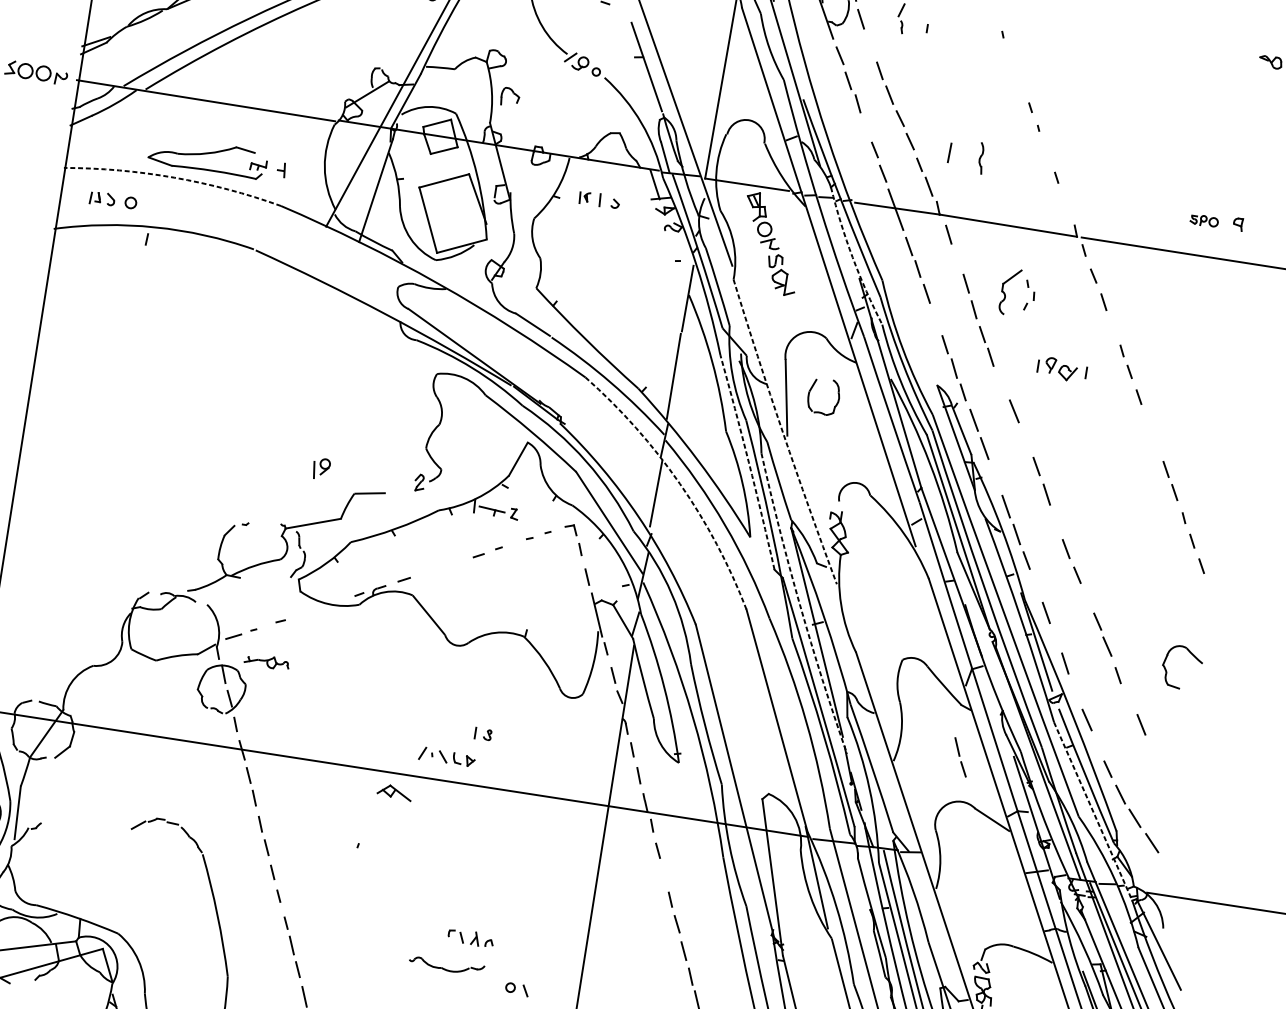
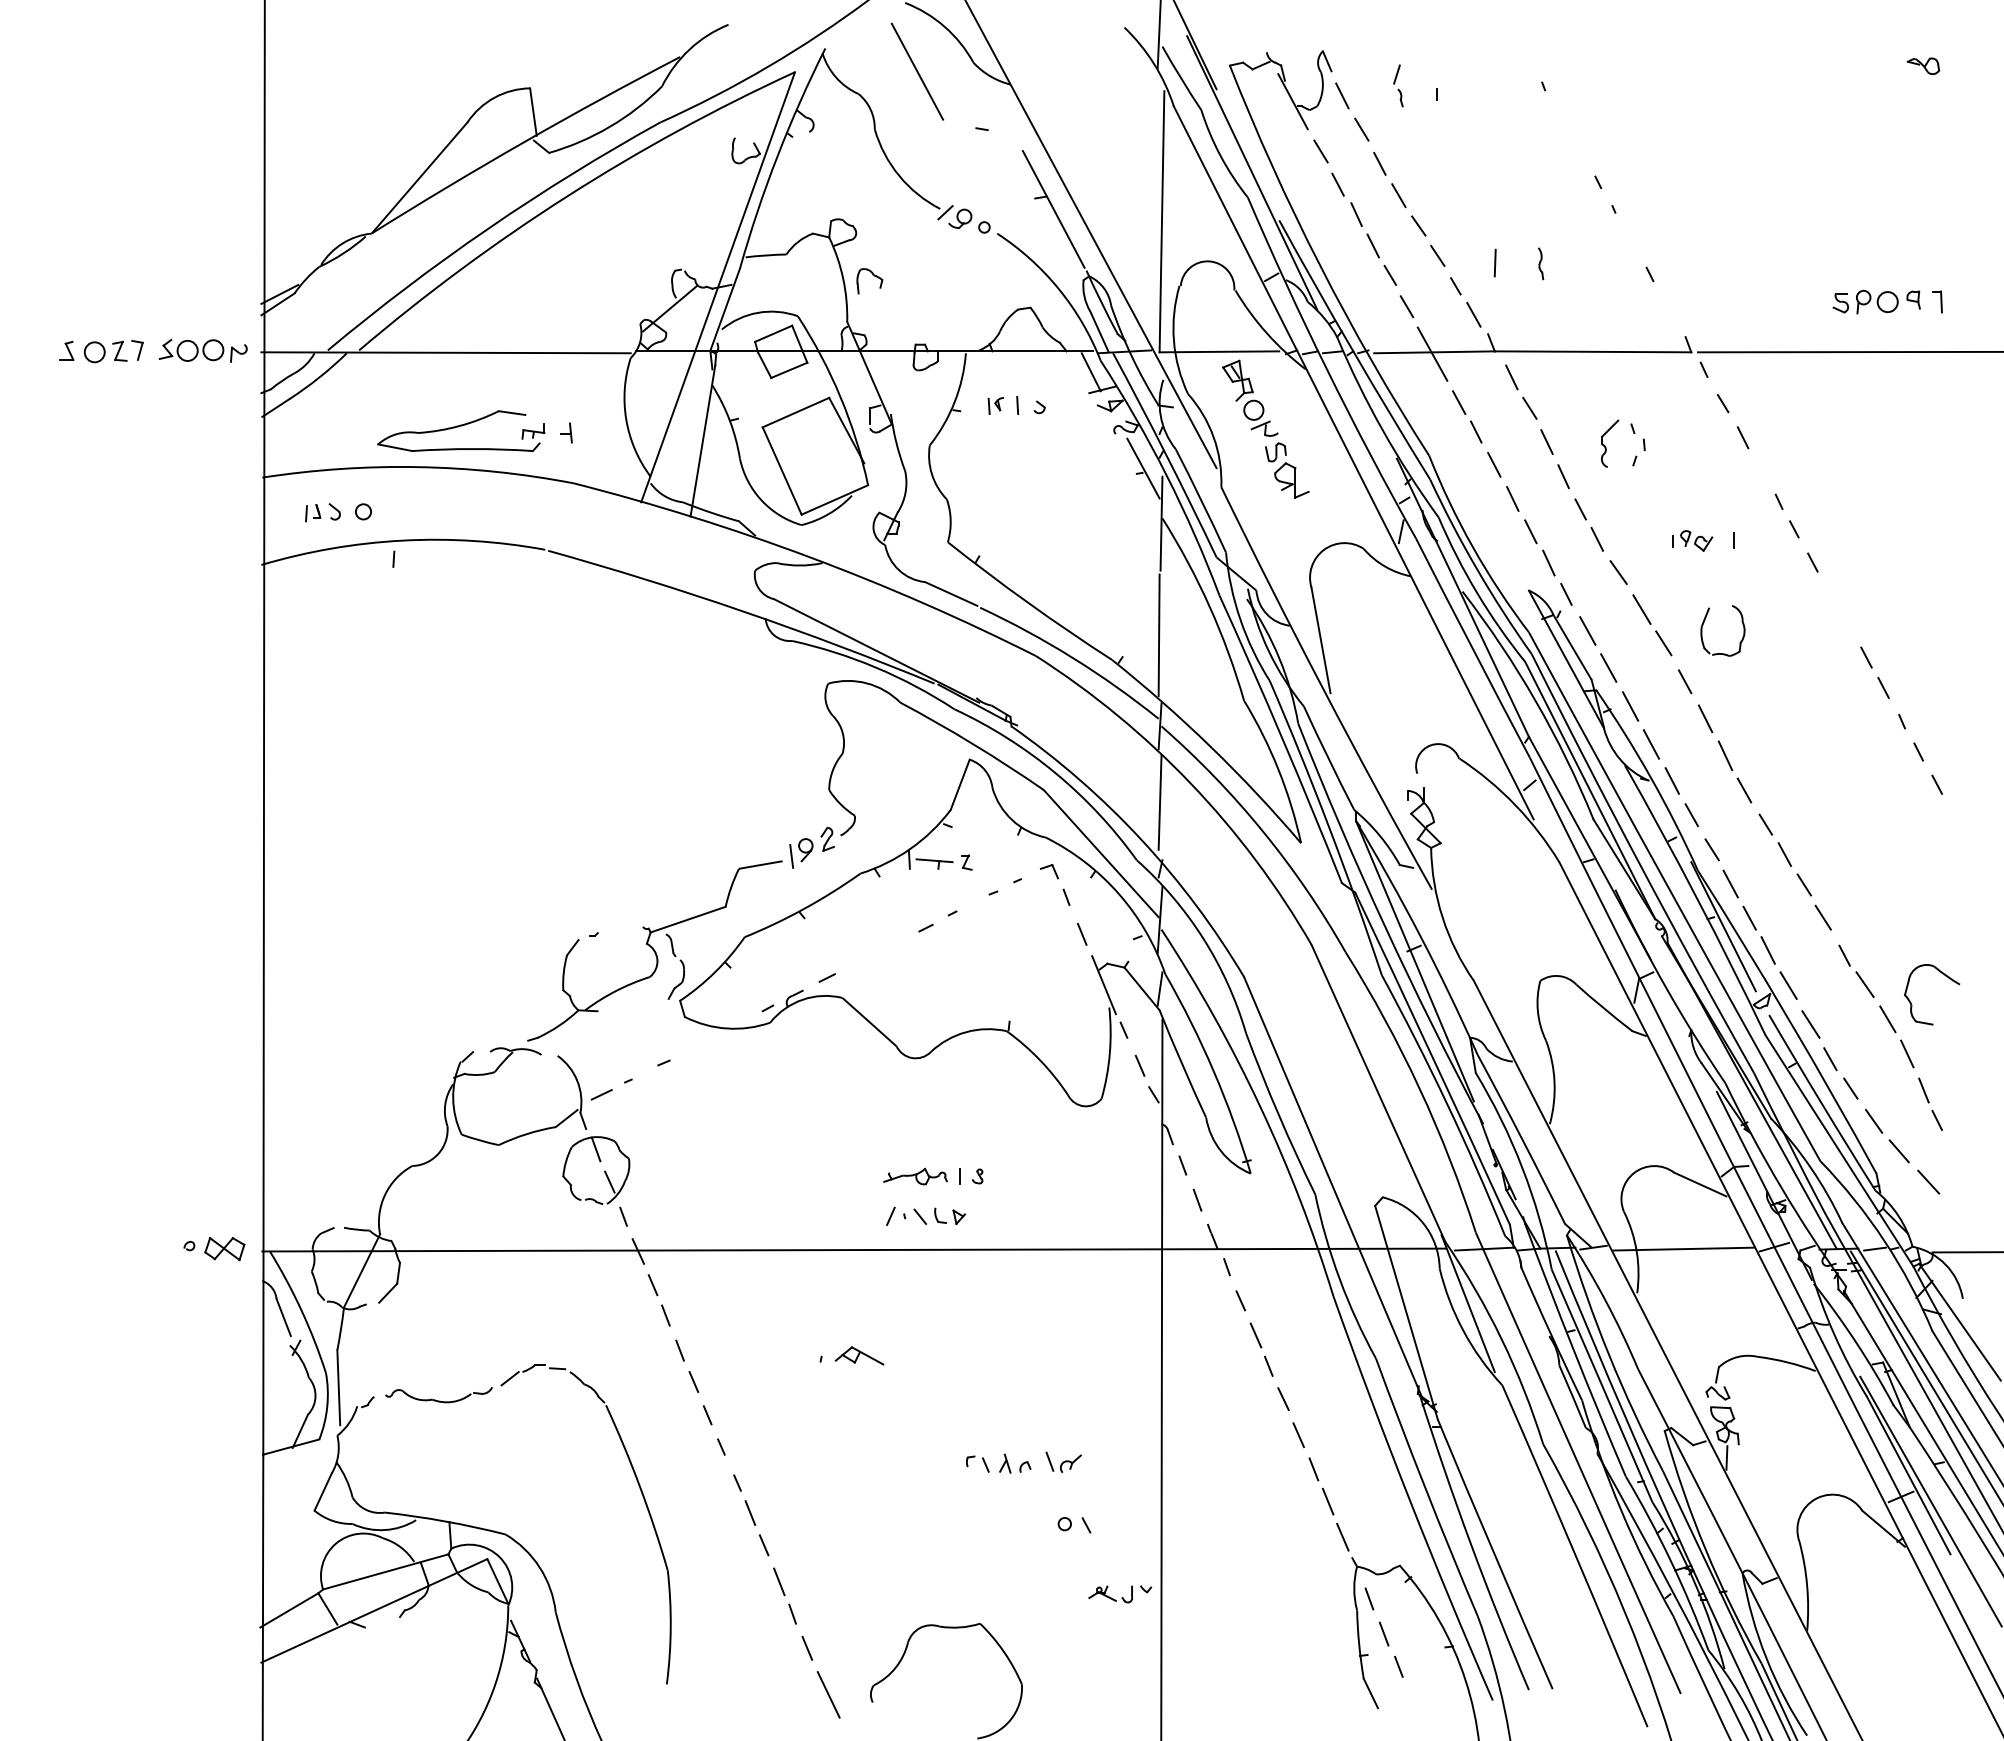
line: (870, 44) -> (1361, 129), added
line: (865, 127) -> (1372, 245), added
part: (981, 158) -> (1541, 263), size x0.71
arc: (174, 177) -> (418, 467), dashed -> solid
part: (1204, 221) -> (1865, 302), size x1.67
part: (1254, 228) -> (1937, 301), added
arc: (852, 257) -> (1382, 430), dashed -> solid
line: (957, 257) -> (1529, 407), added
line: (681, 258) -> (1143, 468), added
part: (1010, 291) -> (1610, 443), size x0.71
line: (935, 319) -> (1512, 498), added
part: (1057, 368) -> (1692, 540), size x0.71
line: (1001, 382) -> (1618, 572), added
part: (810, 390) -> (1703, 625), moved
arc: (782, 432) -> (1323, 689), dashed -> solid
line: (1025, 437) -> (1663, 643), added
arc: (748, 462) -> (1282, 738), dashed -> solid
part: (321, 468) -> (801, 853), moved
line: (995, 477) -> (1630, 706), added
arc: (680, 483) -> (1191, 783), dashed -> solid
line: (1056, 522) -> (1725, 755), added
line: (1036, 586) -> (1711, 849), added
line: (1087, 598) -> (1784, 854), added
arc: (800, 604) -> (1385, 926), dashed -> solid
line: (1055, 638) -> (1749, 917), added
part: (1193, 656) -> (1945, 976), moved
part: (266, 661) -> (915, 1176), moved
line: (1075, 690) -> (1788, 985), added
line: (1128, 697) -> (1864, 984), added
line: (1096, 746) -> (1830, 1059), added
line: (1151, 750) -> (1907, 1053), added
part: (960, 756) -> (1930, 1103), moved
part: (394, 792) -> (859, 1355), moved
line: (1093, 811) -> (1839, 1151), dashed -> solid
line: (973, 862) -> (1683, 1248), added
line: (664, 876) -> (1255, 1335), added
part: (516, 943) -> (1063, 1461), added
part: (446, 965) -> (438, 1395), moved

